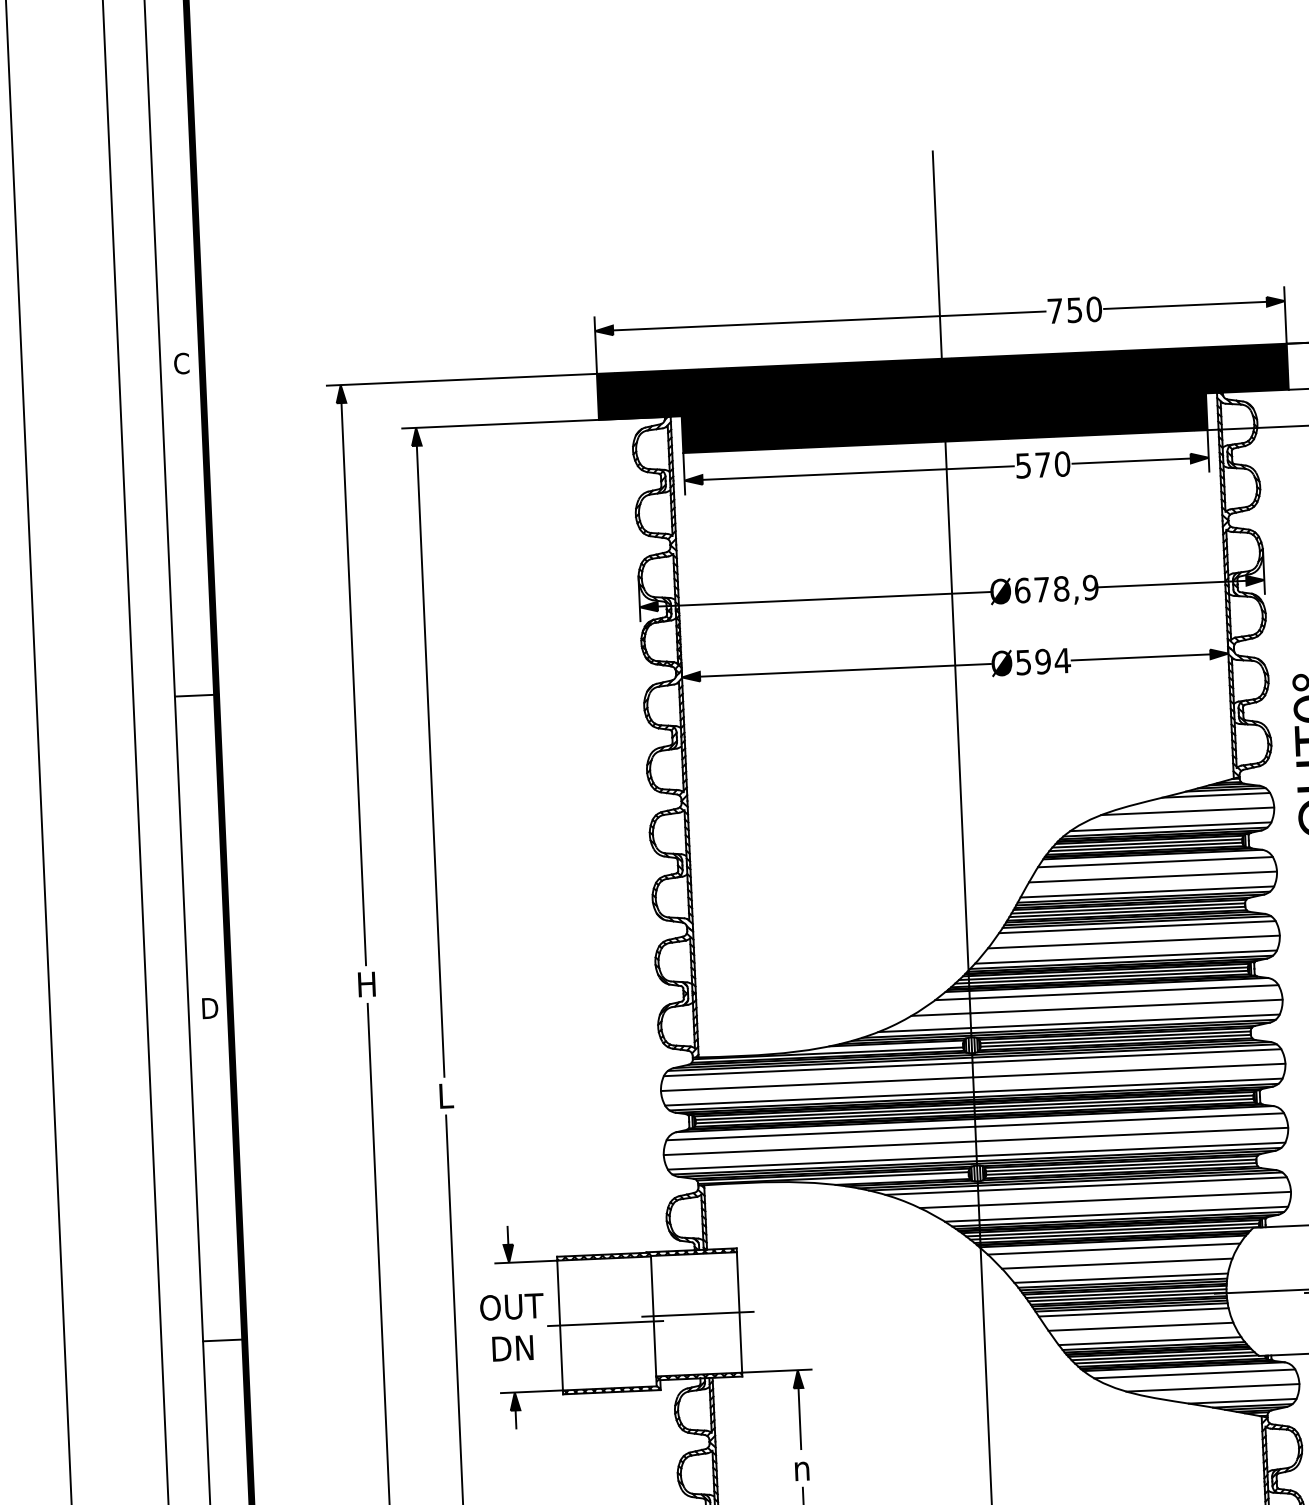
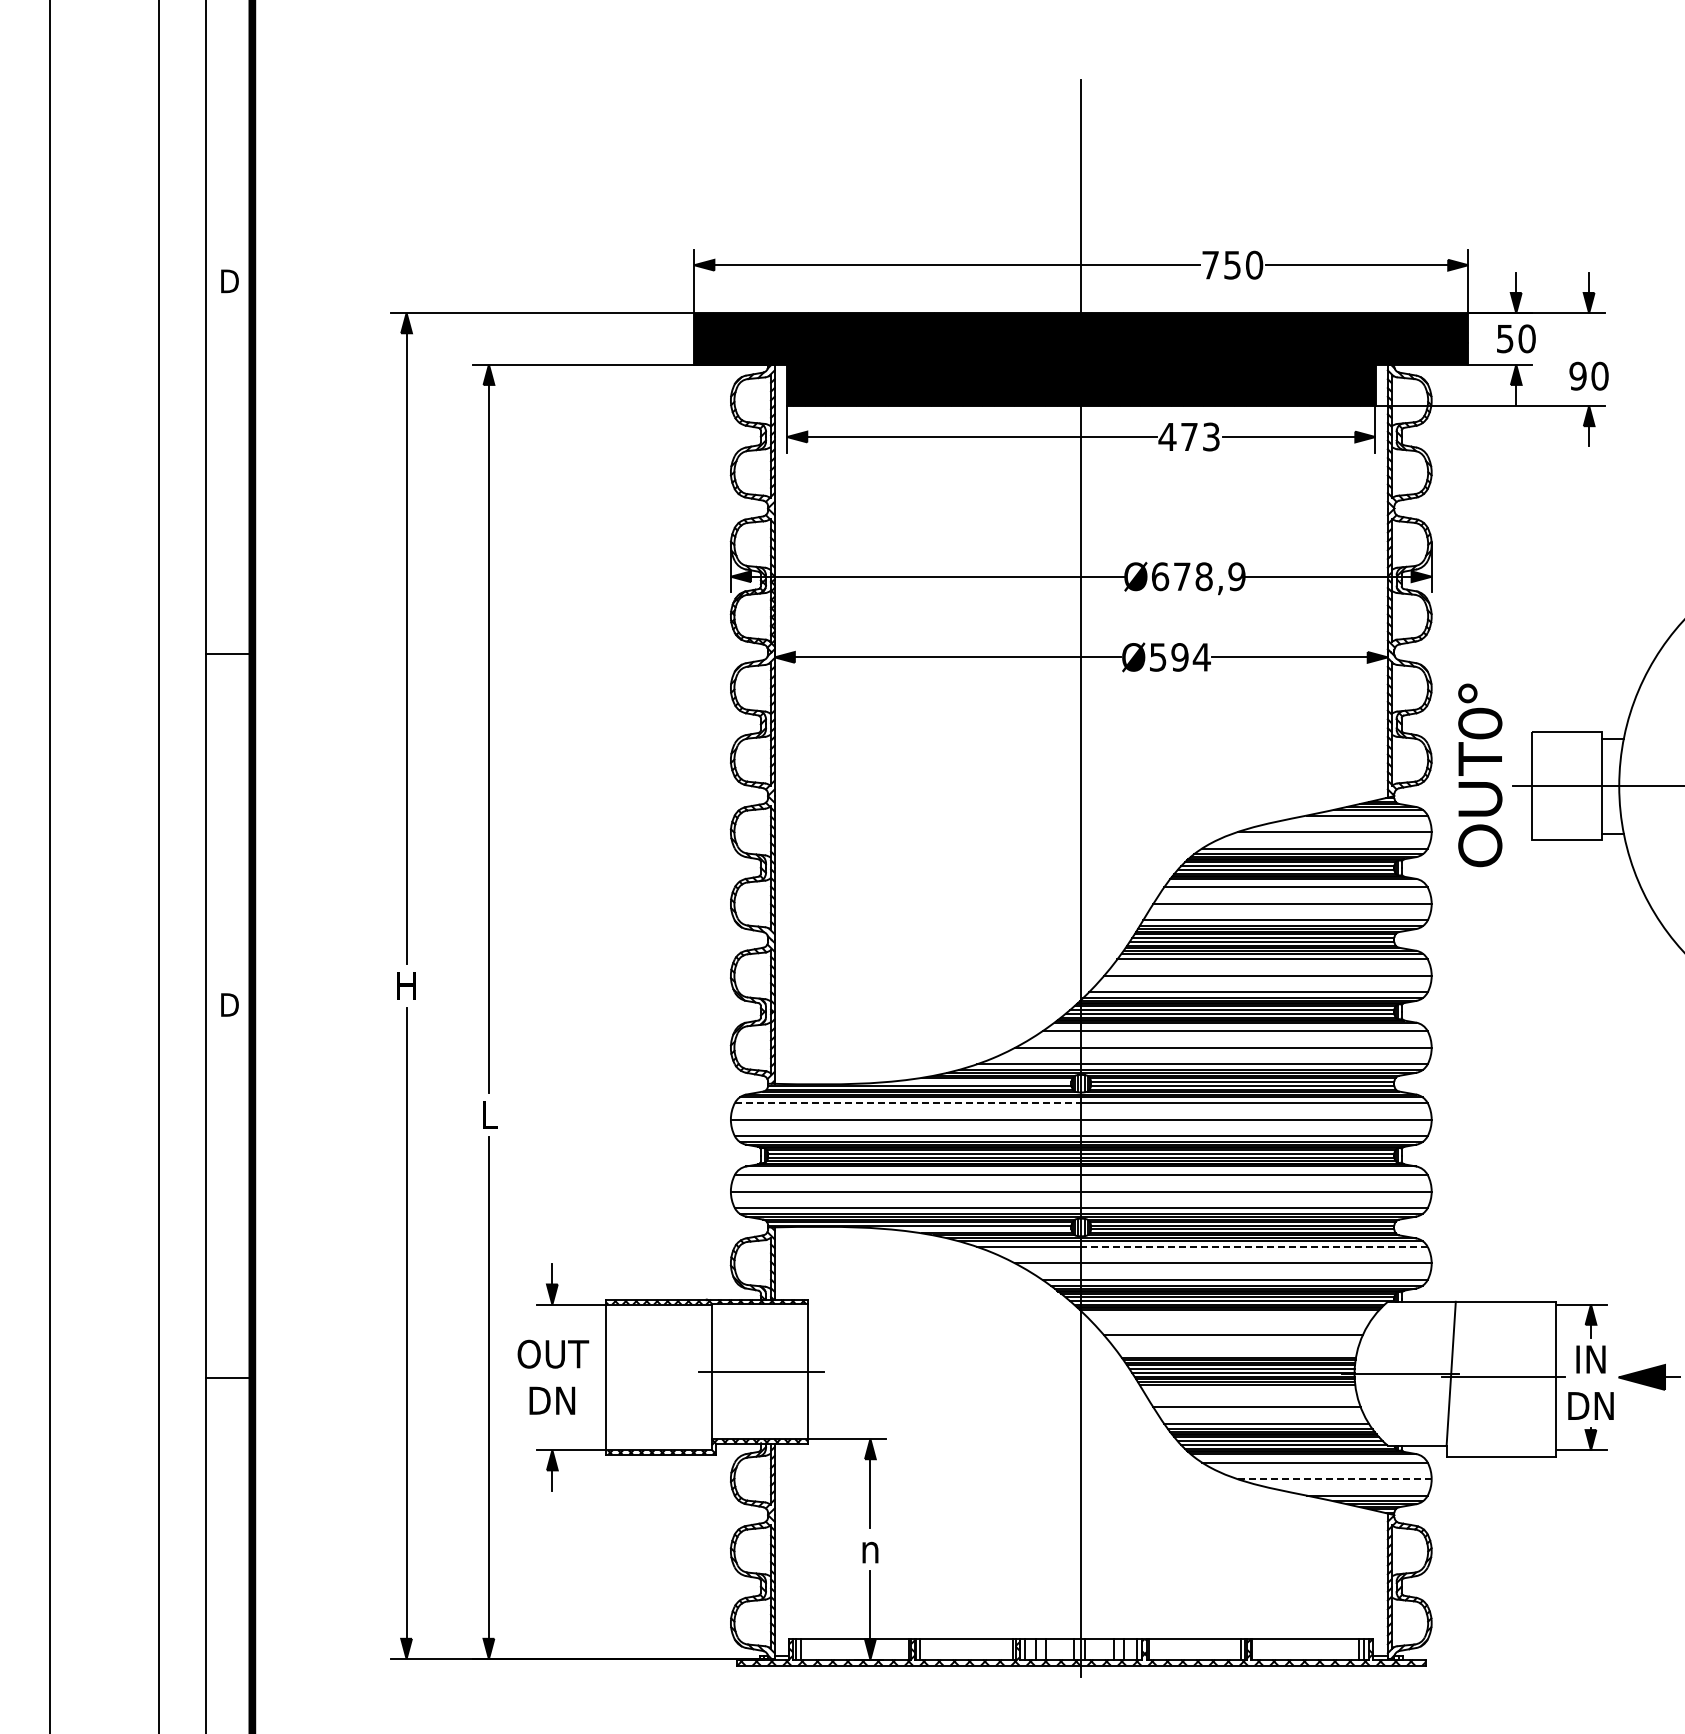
text: (181, 363) -> (229, 281), C -> D
text: (1043, 464) -> (1189, 436), 570 -> 473
line: (818, 1069) -> (908, 1103), solid -> dashed
line: (1132, 1183) -> (1254, 1246), solid -> dashed
line: (1113, 1248) -> (1230, 1318), removed
line: (1121, 1277) -> (1237, 1351), removed
line: (1133, 1312) -> (1249, 1390), removed
line: (604, 1323) -> (656, 1377), removed
line: (1212, 1388) -> (1334, 1479), solid -> dashed

